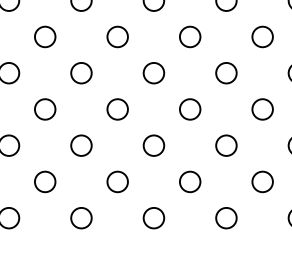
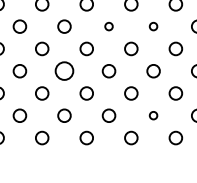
circle: (189, 36) -> (108, 26), size x0.6
circle: (262, 36) -> (153, 26), size x0.6
circle: (117, 109) -> (64, 71), size x1.4
circle: (262, 181) -> (153, 115), size x0.6

